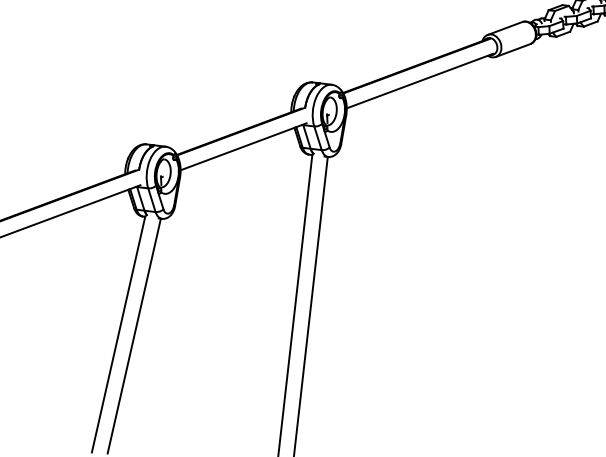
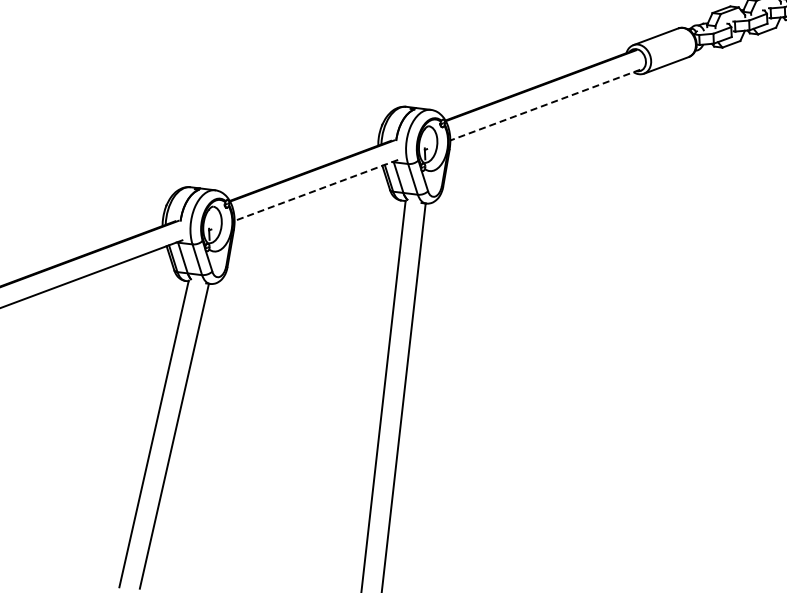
line: (419, 81) -> (544, 105), solid -> dashed
line: (242, 146) -> (315, 190), solid -> dashed

